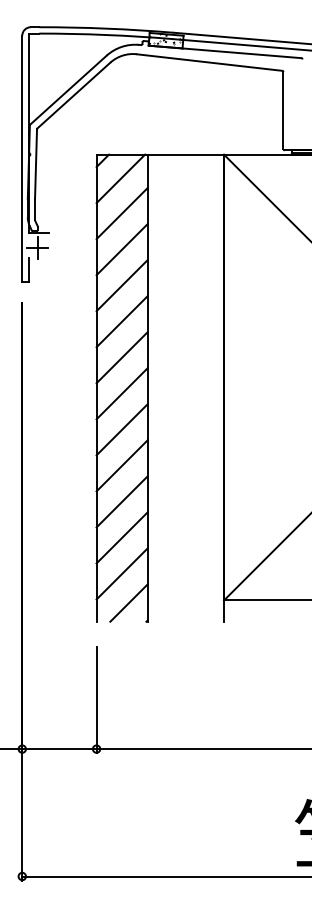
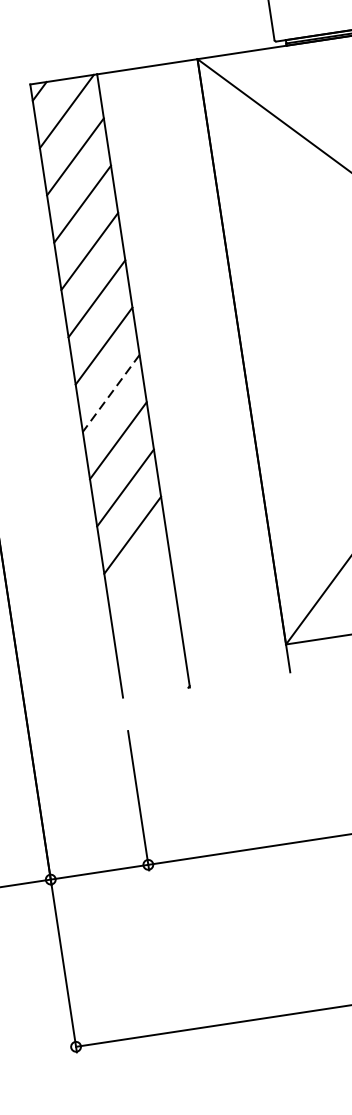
line: (121, 394) -> (110, 394), solid -> dashed
line: (121, 537) -> (138, 582), removed
line: (121, 573) -> (146, 629), removed
line: (128, 602) -> (161, 666), removed

